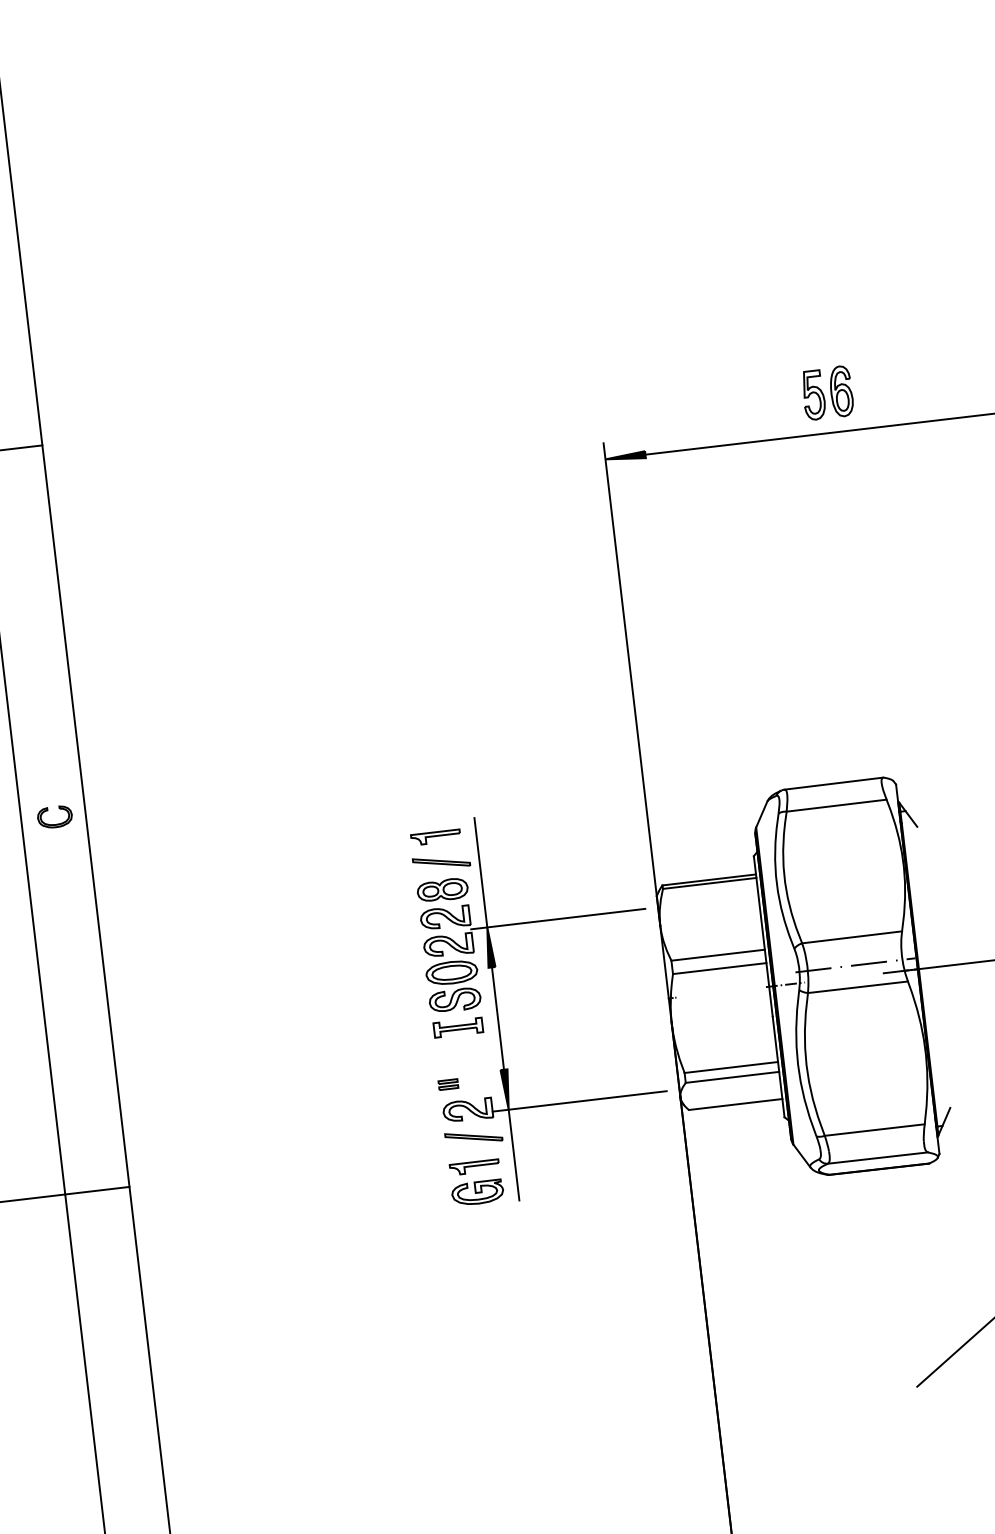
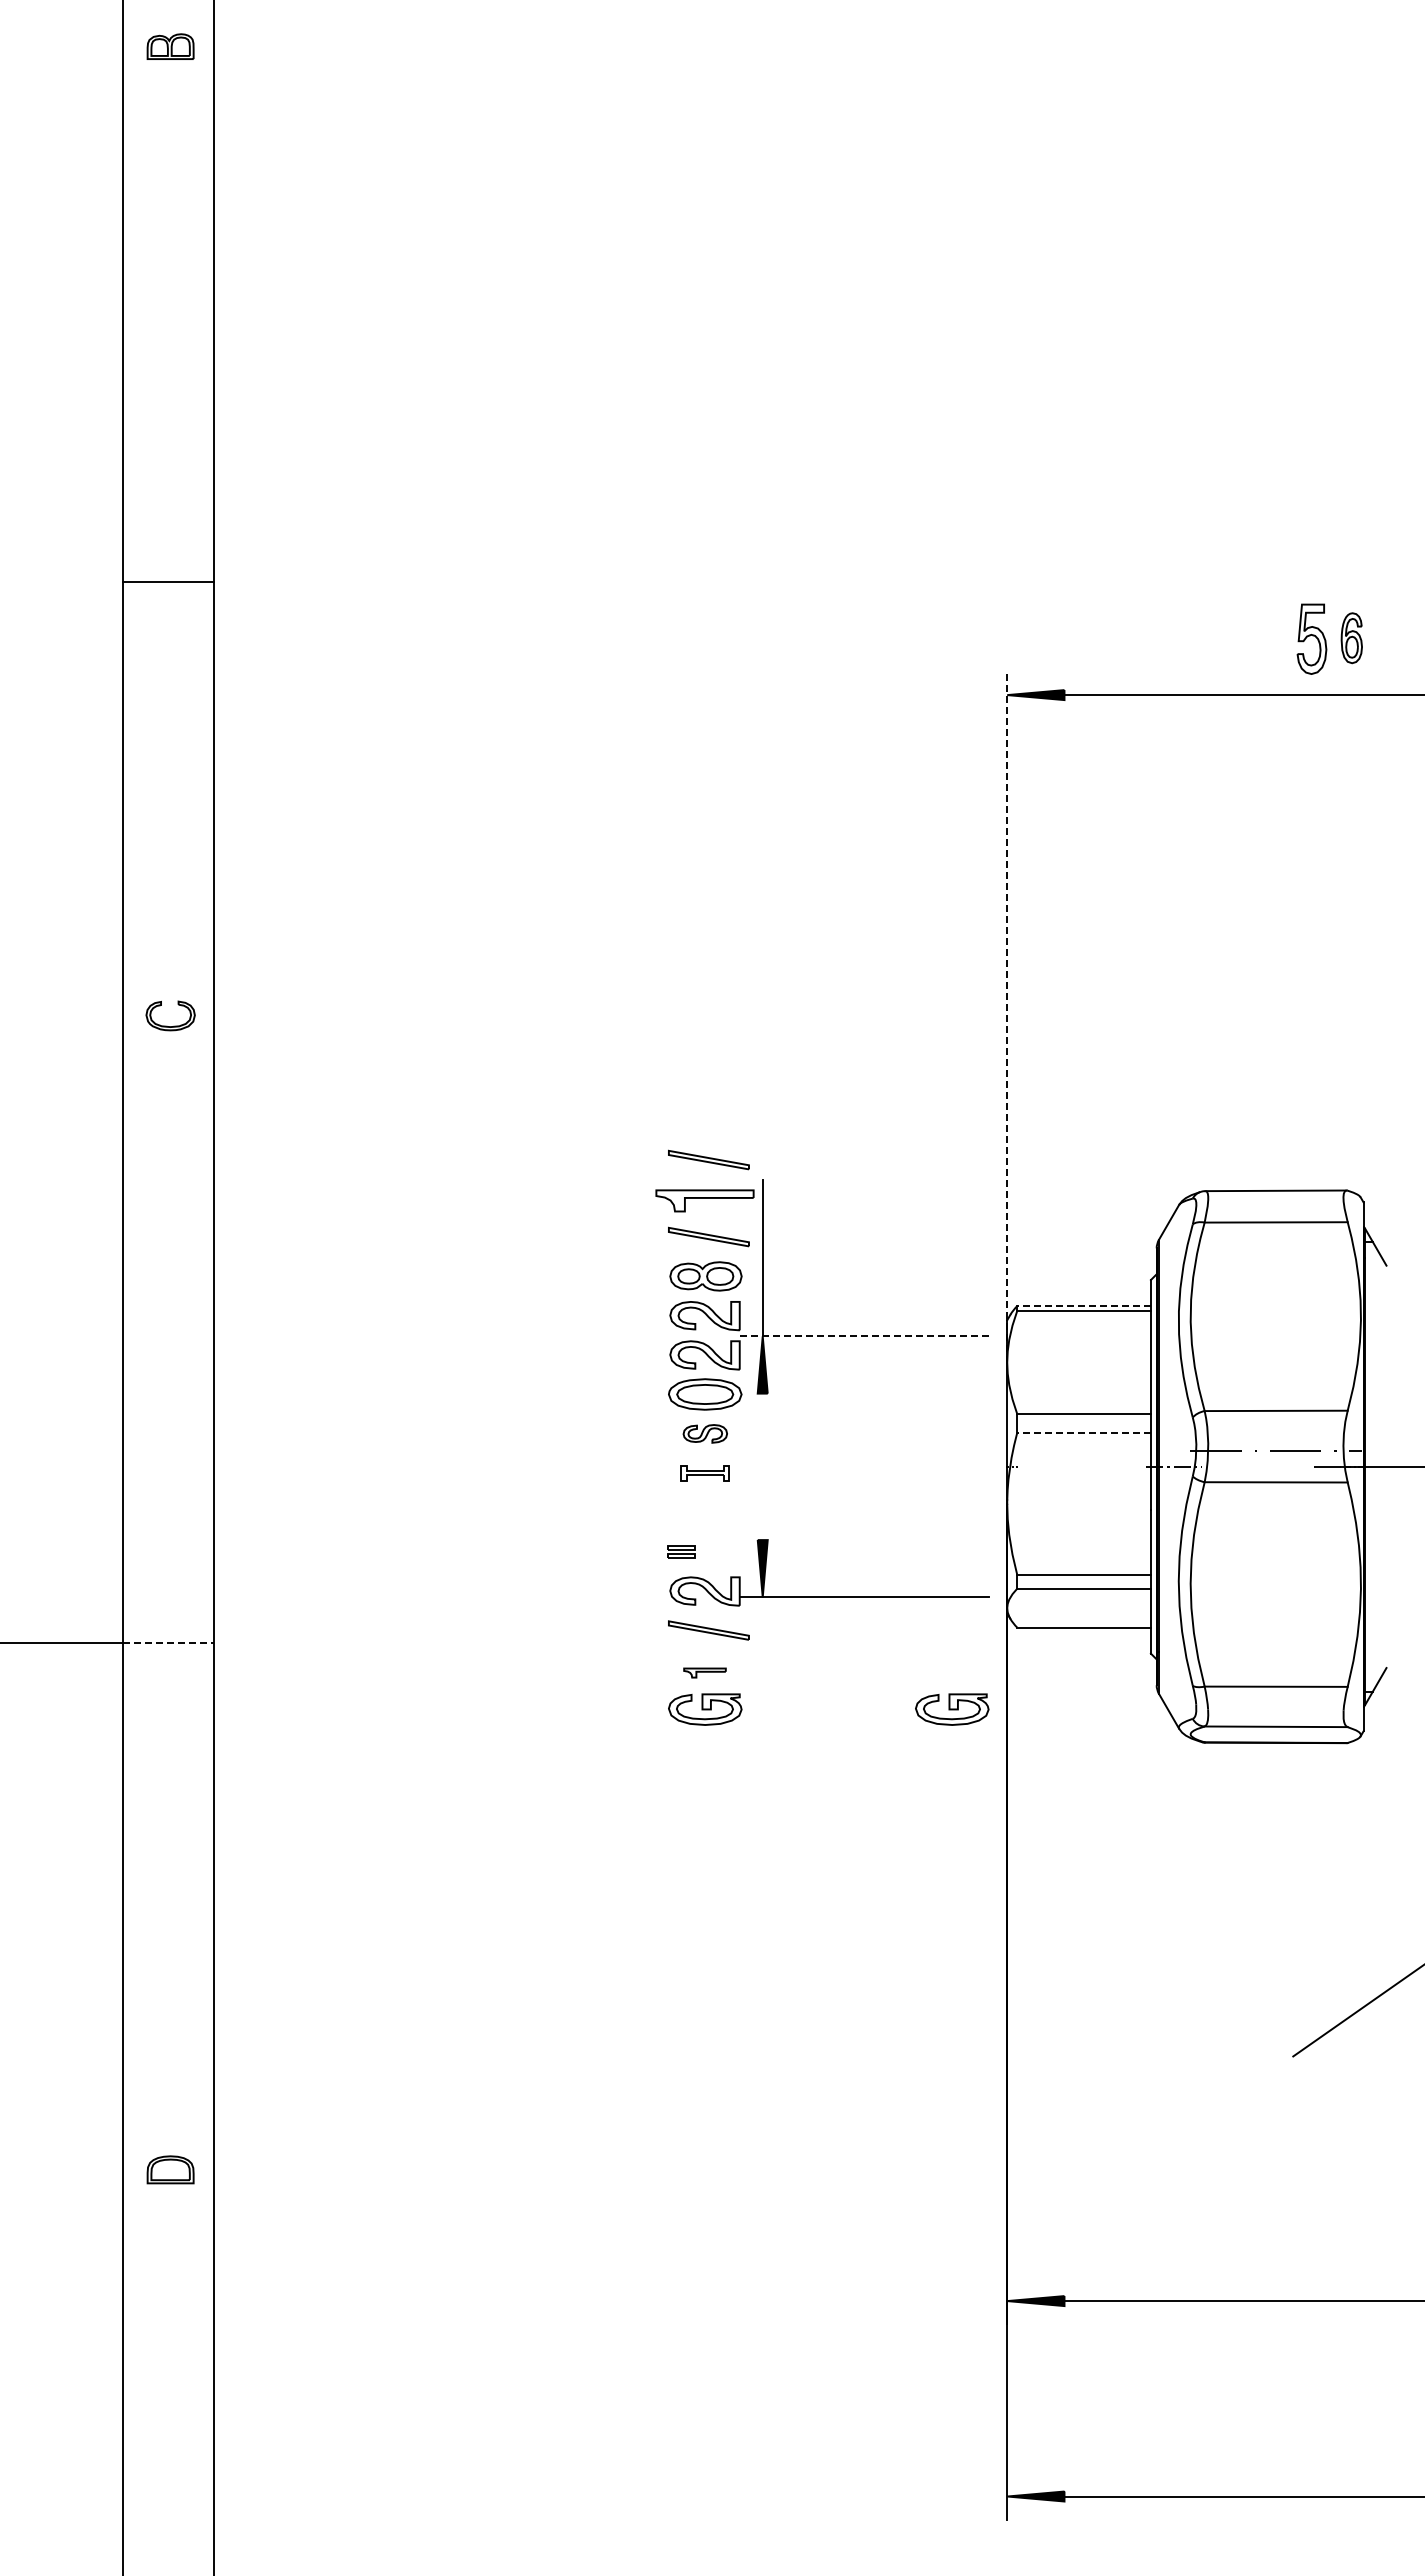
part: (841, 390) -> (1351, 637), size x0.7
line: (632, 683) -> (1007, 1016), solid -> dashed
part: (434, 808) -> (708, 1159), added
part: (52, 824) -> (166, 1025), moved
part: (435, 837) -> (704, 1200), size x1.4
line: (709, 880) -> (1084, 1306), solid -> dashed
line: (558, 919) -> (864, 1336), solid -> dashed
line: (720, 968) -> (1084, 1433), solid -> dashed
part: (455, 999) -> (705, 1433), size x0.6
line: (497, 1018) -> (762, 1466), removed
part: (458, 1027) -> (705, 1473), size x0.7
line: (513, 1155) -> (762, 1662), removed
part: (474, 1167) -> (704, 1672), size x0.6
part: (650, 1172) -> (952, 1709), added
line: (97, 1190) -> (168, 1643), solid -> dashed

